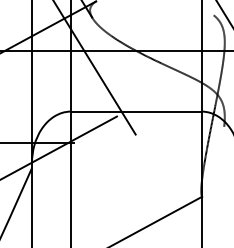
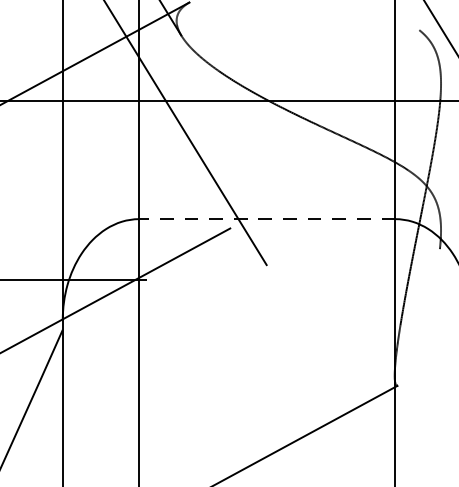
line: (135, 111) -> (265, 218), solid -> dashed

